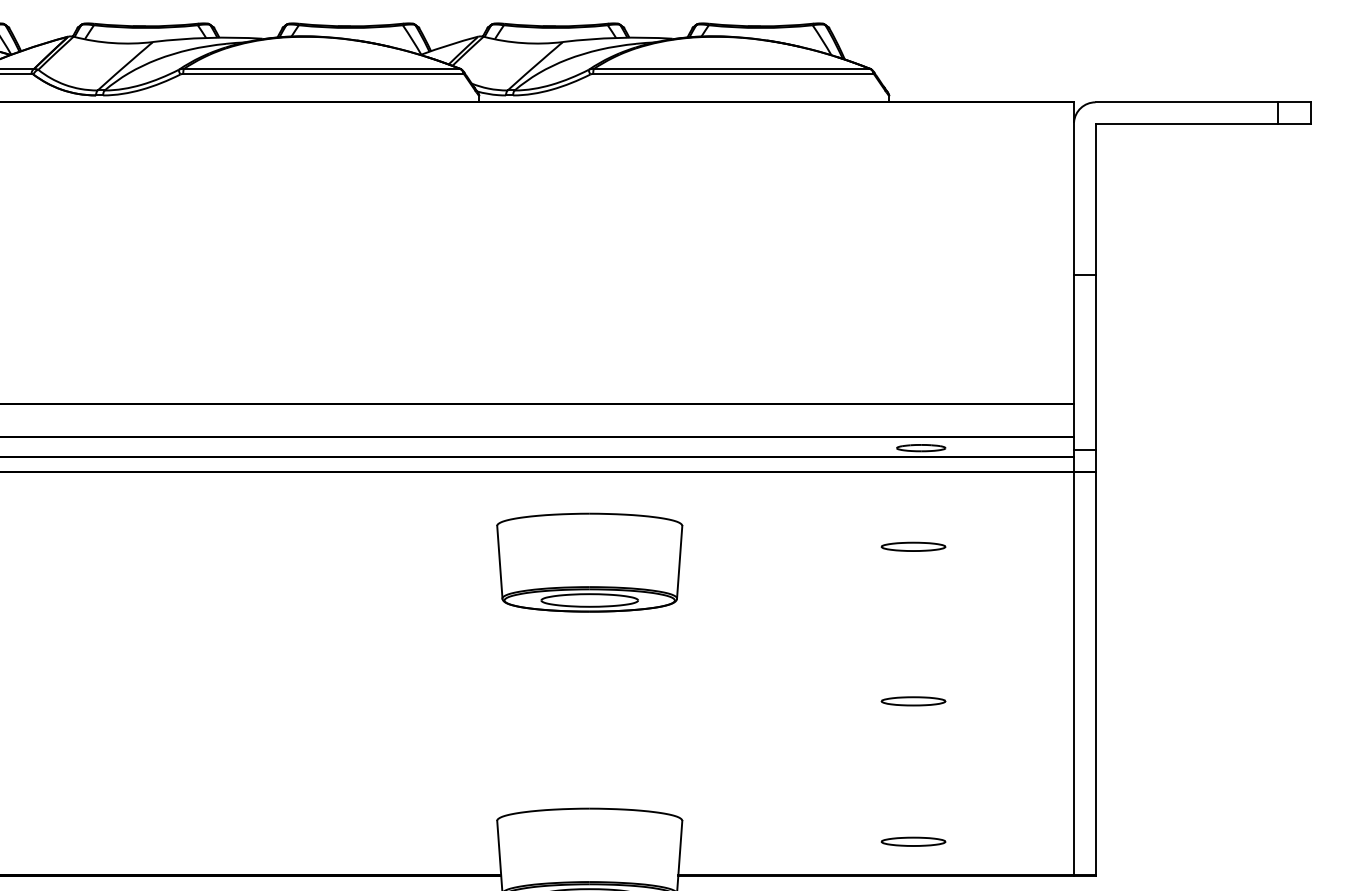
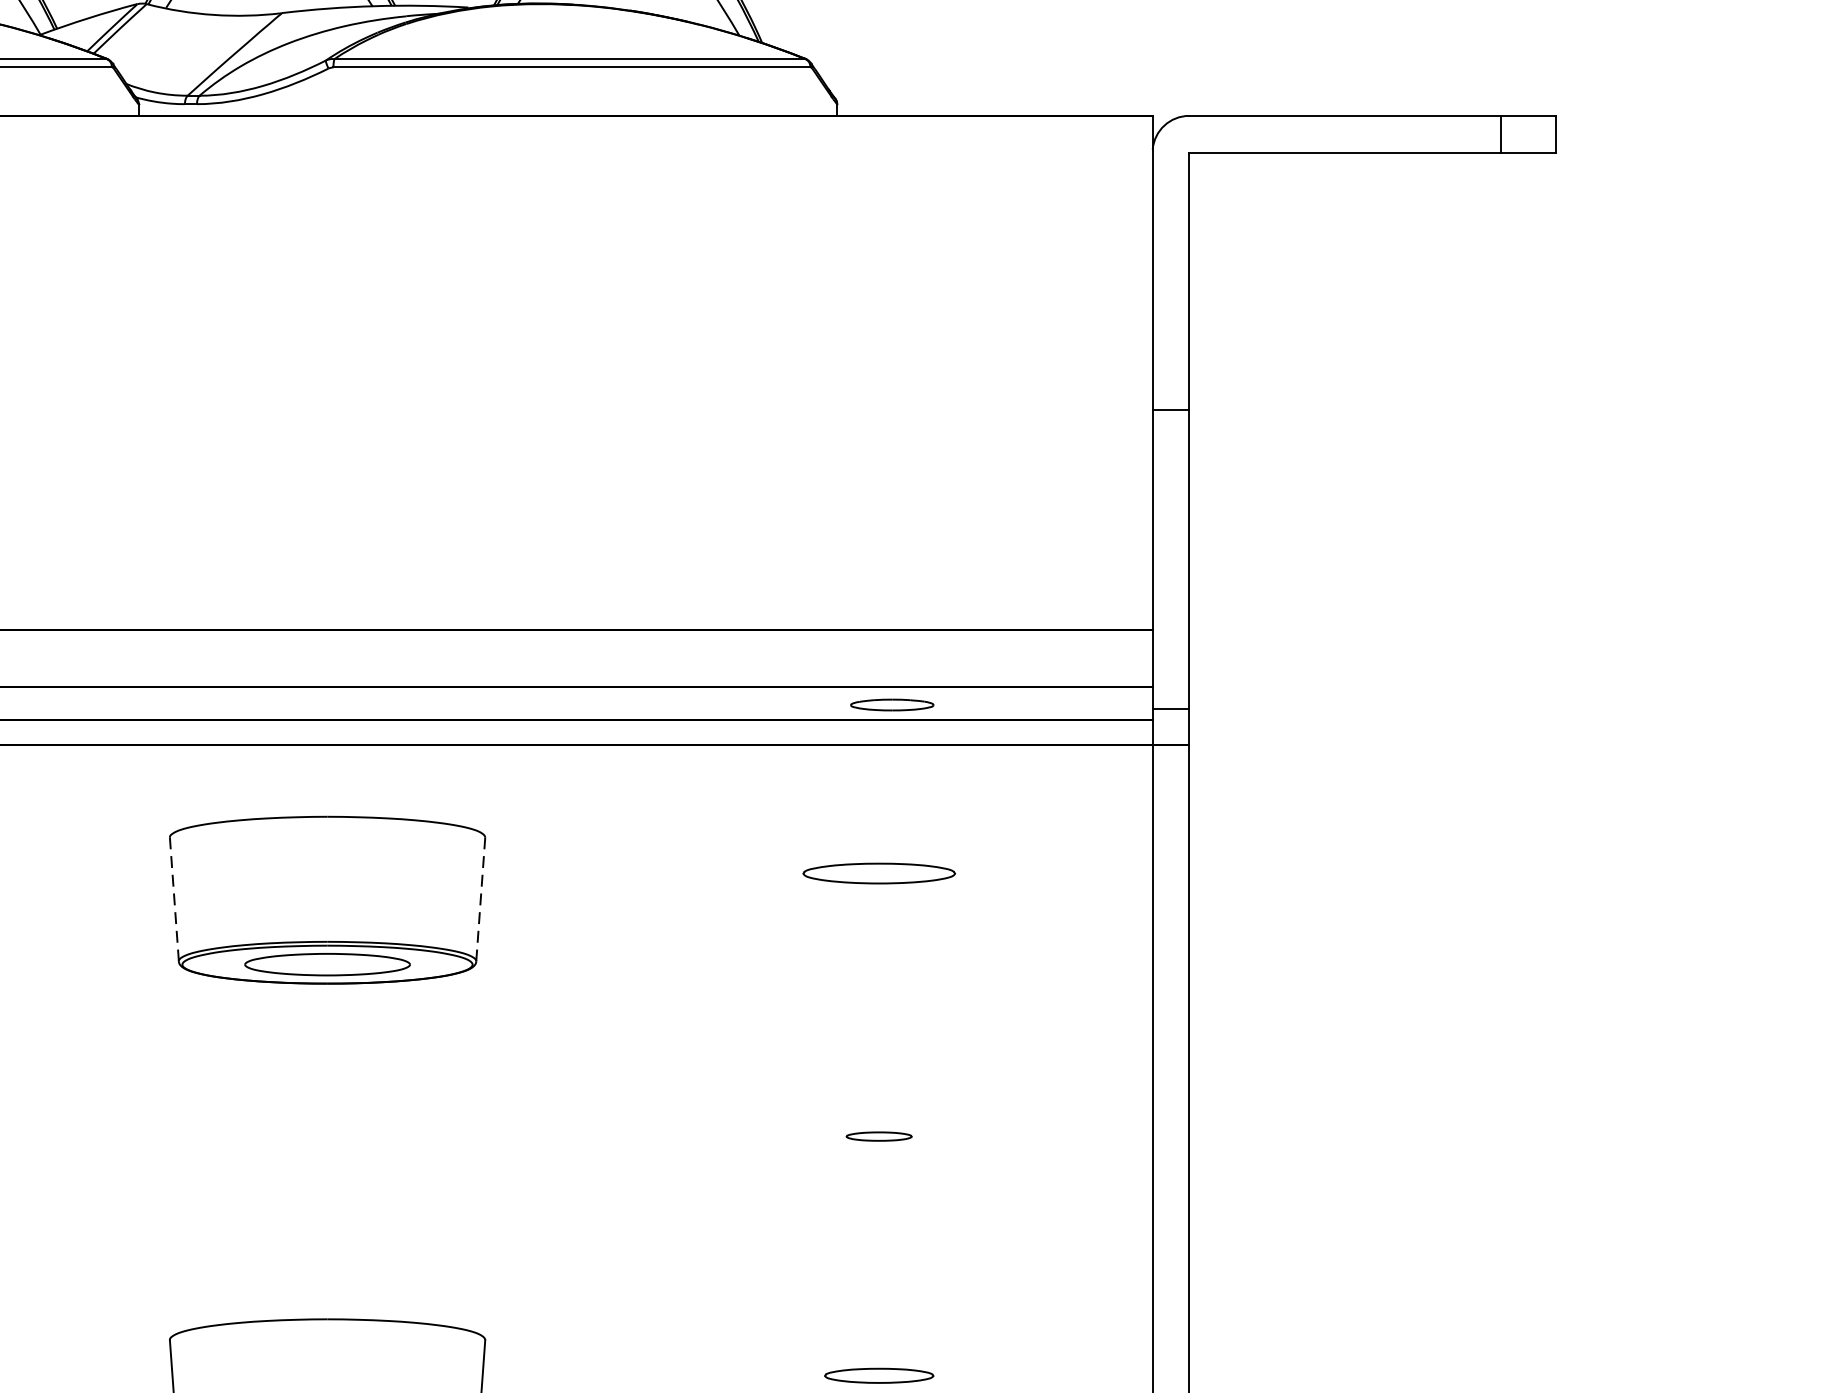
part: (913, 546) -> (879, 872), size x1.4
line: (499, 561) -> (173, 898), solid -> dashed
line: (679, 561) -> (480, 898), solid -> dashed
part: (913, 701) -> (879, 1136), size x0.6

